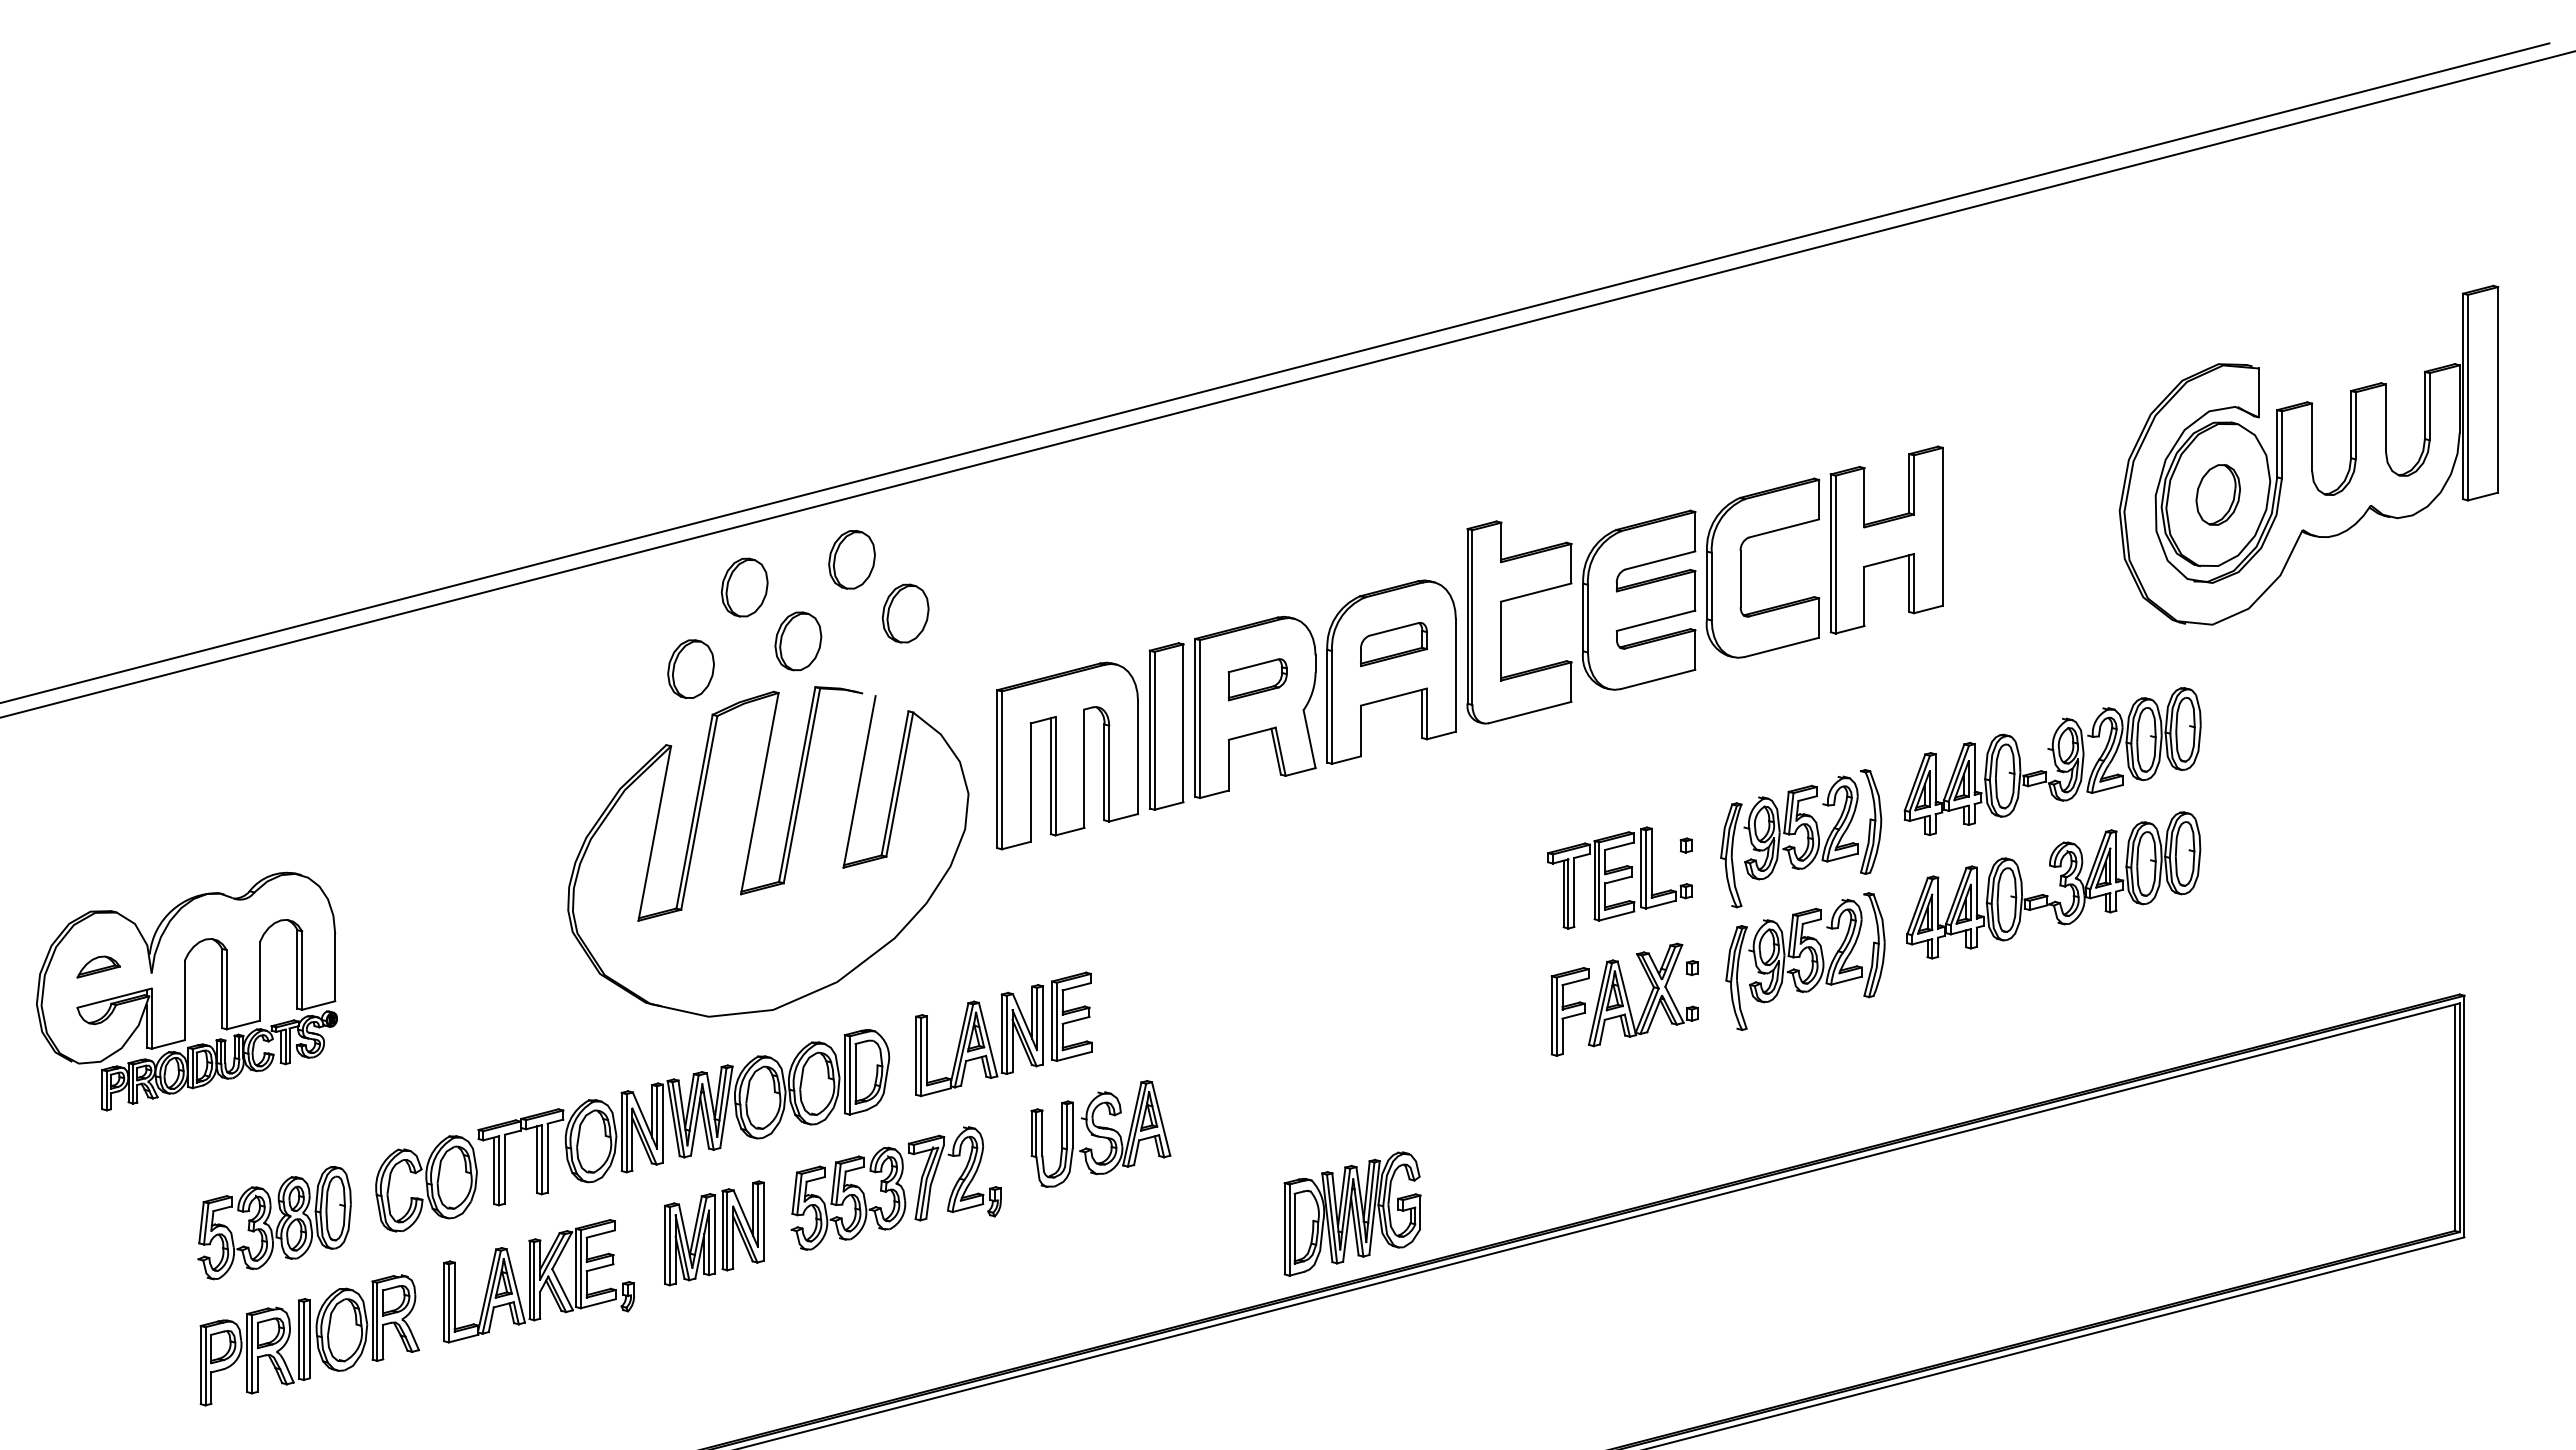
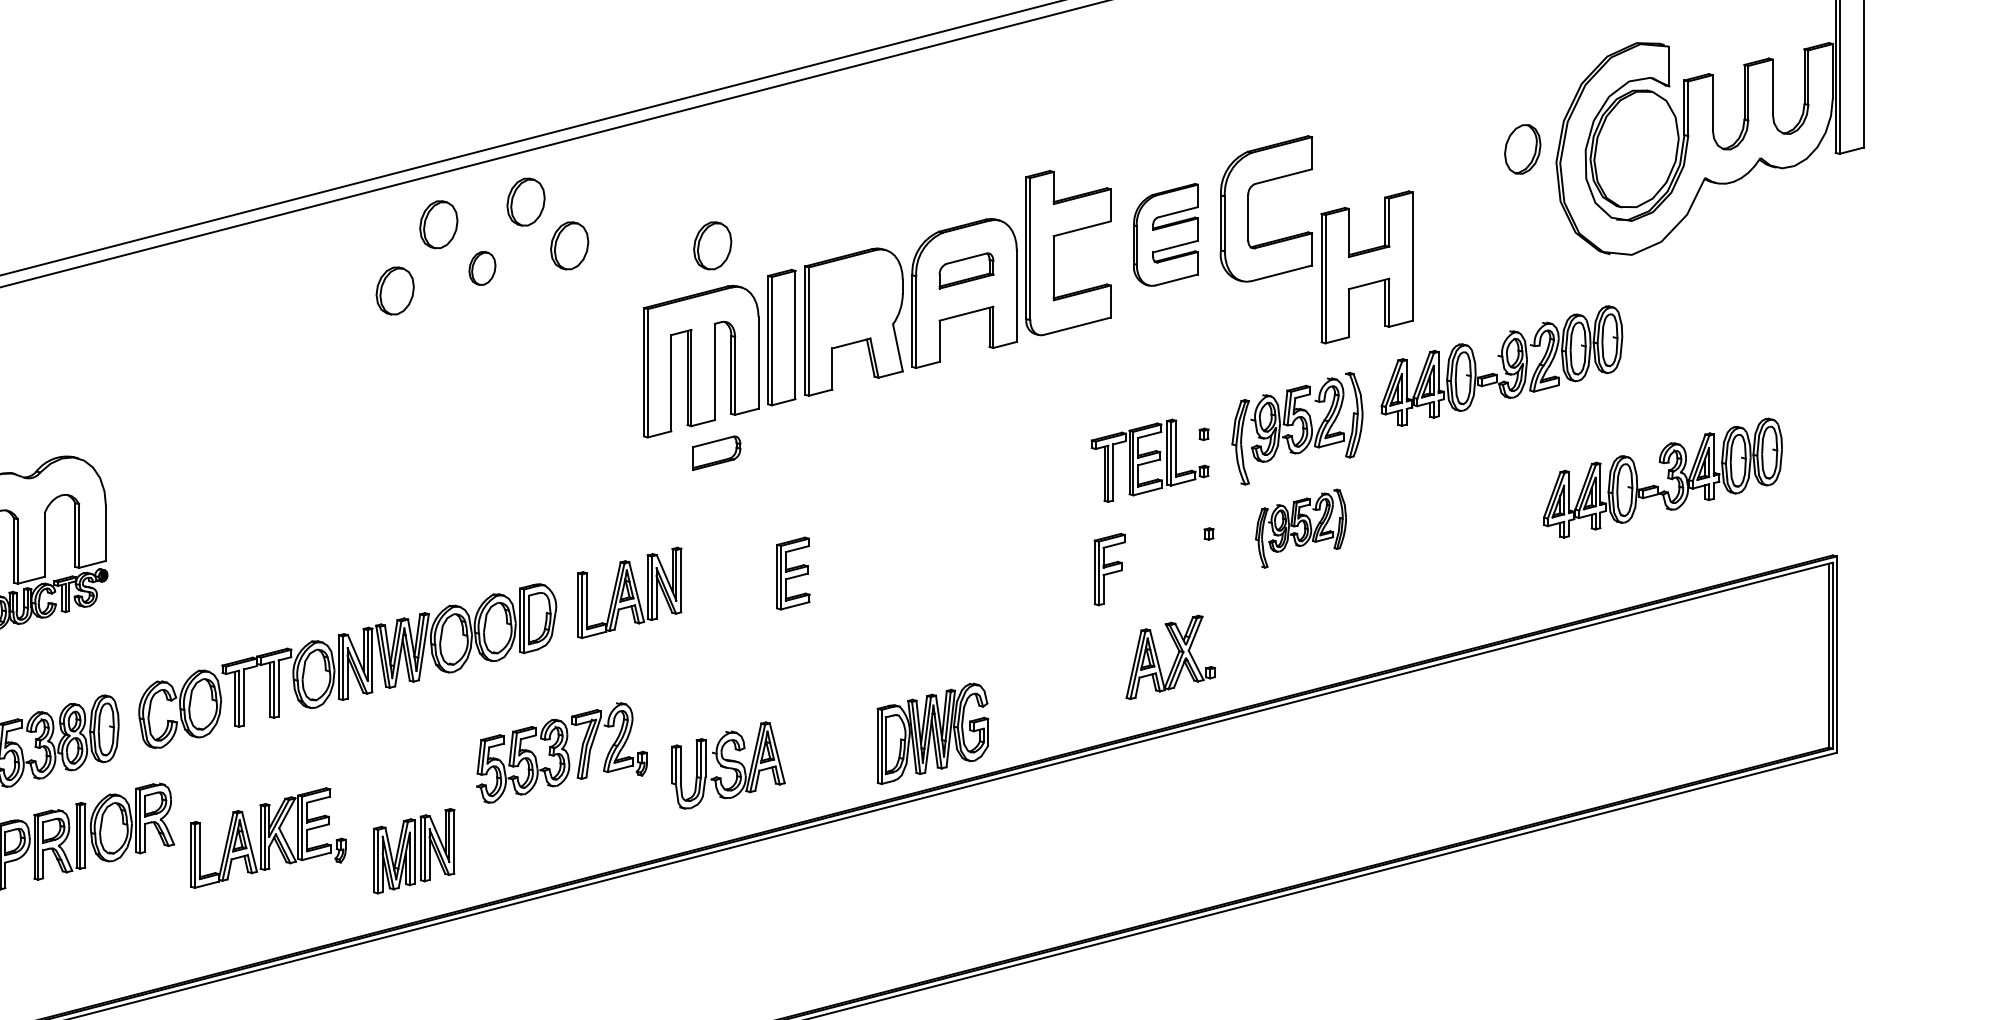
part: (2217, 494) -> (1522, 149), moved
part: (1886, 539) -> (1366, 266), moved
part: (1639, 599) -> (1166, 234), size x0.7
part: (1081, 613) -> (712, 245), added
part: (798, 641) -> (482, 268), size x0.7
part: (1257, 679) -> (716, 453), moved
part: (782, 856) -> (469, 443), removed
part: (2053, 885) -> (1662, 478), moved
part: (1805, 961) -> (1301, 528), size x0.7
part: (1648, 997) -> (1175, 659), moved
part: (1071, 1016) -> (793, 573), moved
part: (1100, 1133) -> (728, 765), moved
part: (895, 1188) -> (561, 752), moved
part: (714, 1233) -> (414, 851), moved
part: (538, 1281) -> (267, 838), moved

